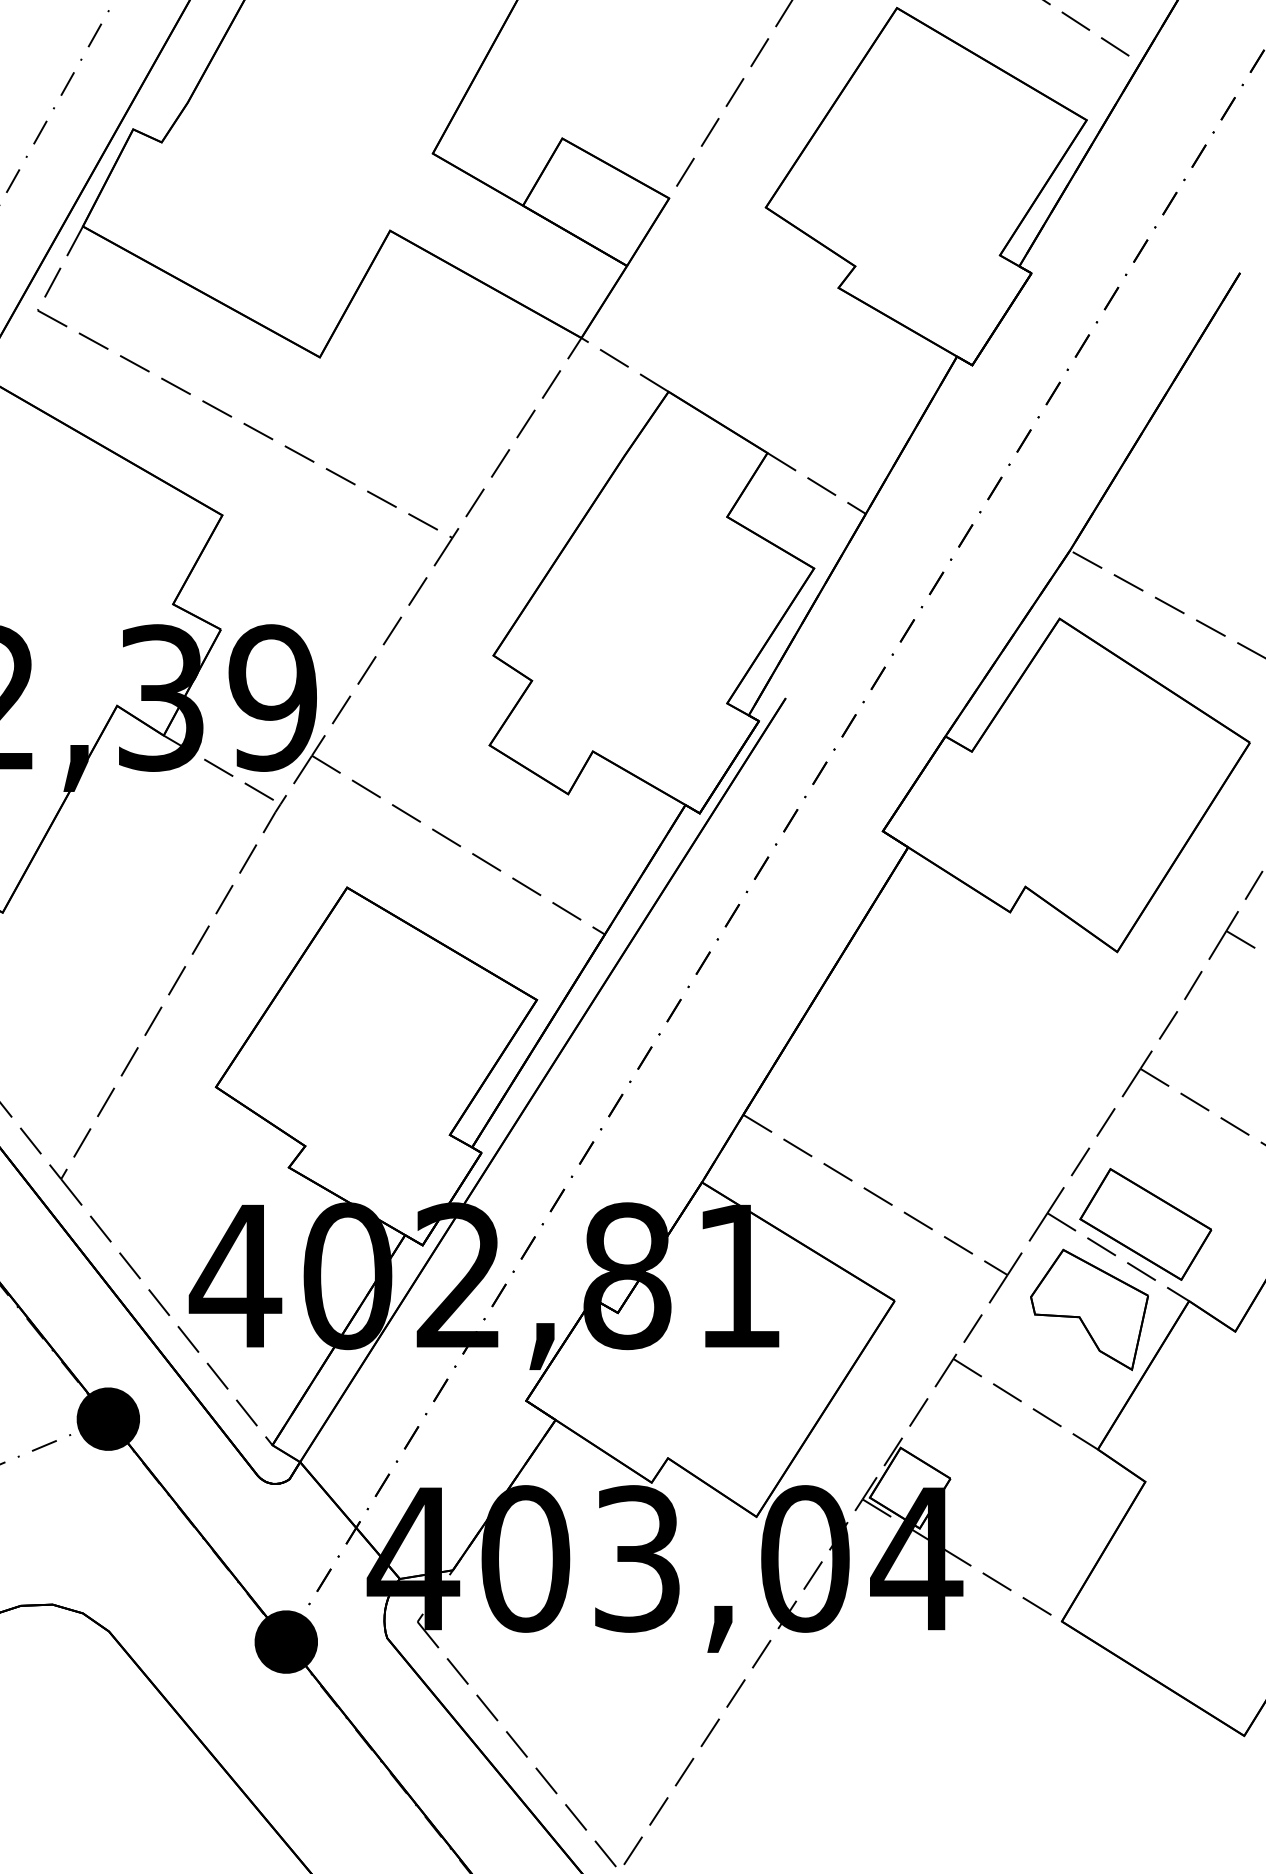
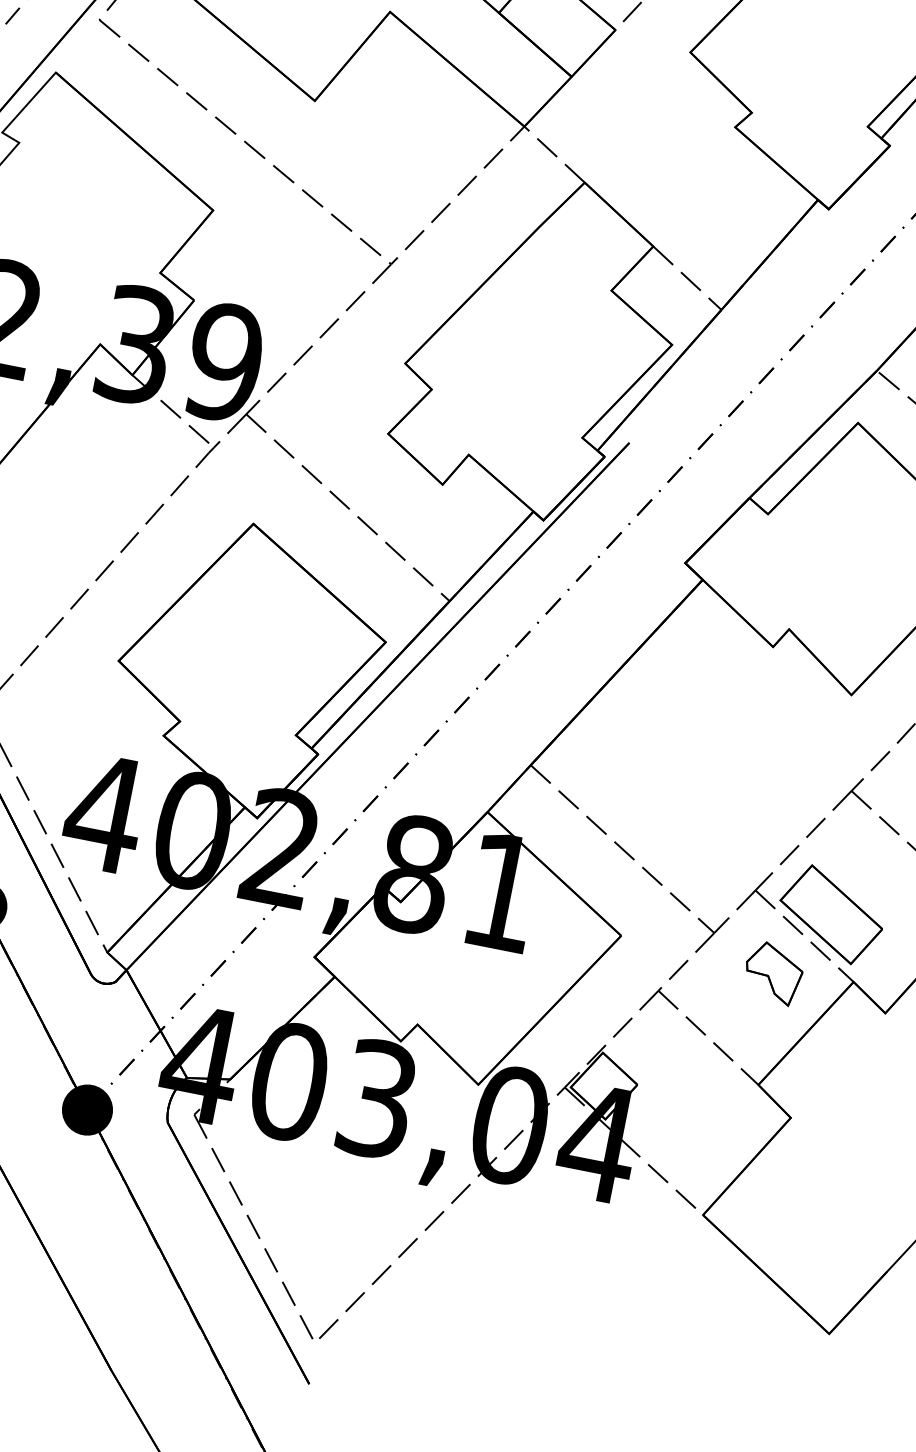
part: (1089, 1309) -> (773, 973), size x0.6

